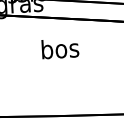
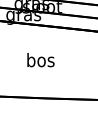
text: (59, 49) -> (40, 60), moved

